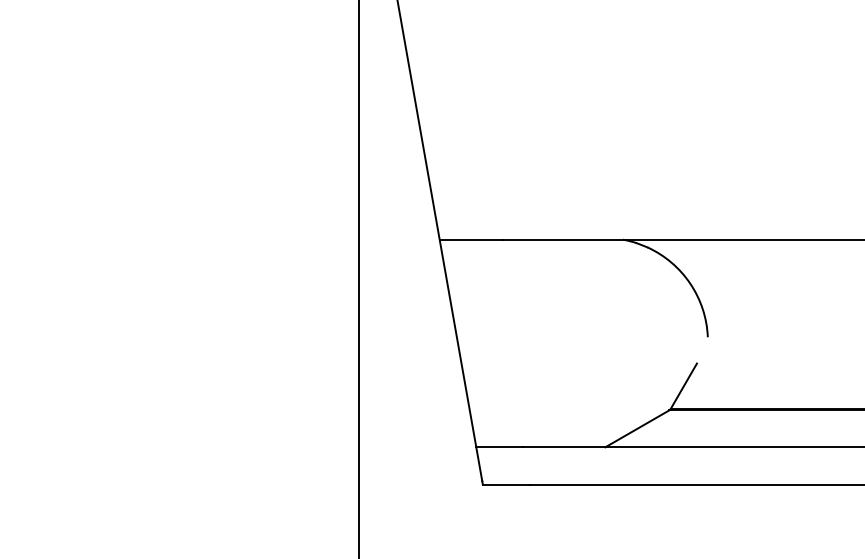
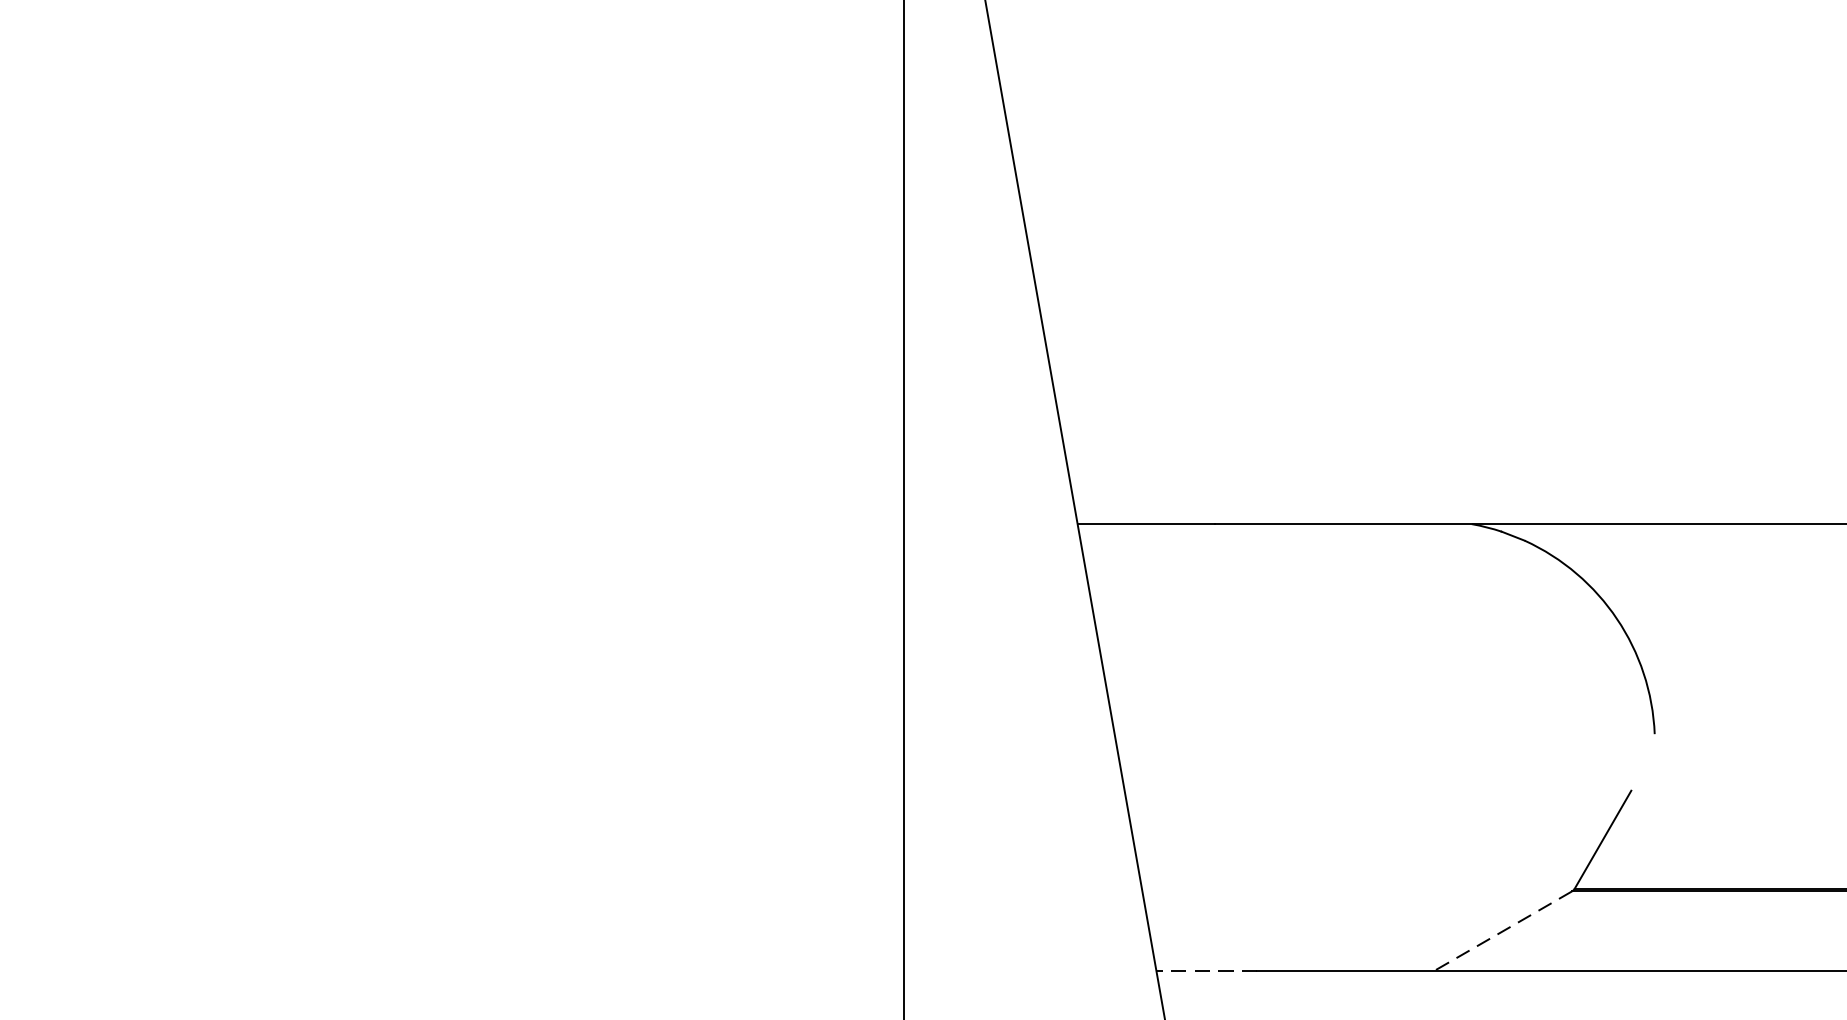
line: (636, 429) -> (1501, 932), solid -> dashed
line: (499, 447) -> (1206, 971), solid -> dashed

